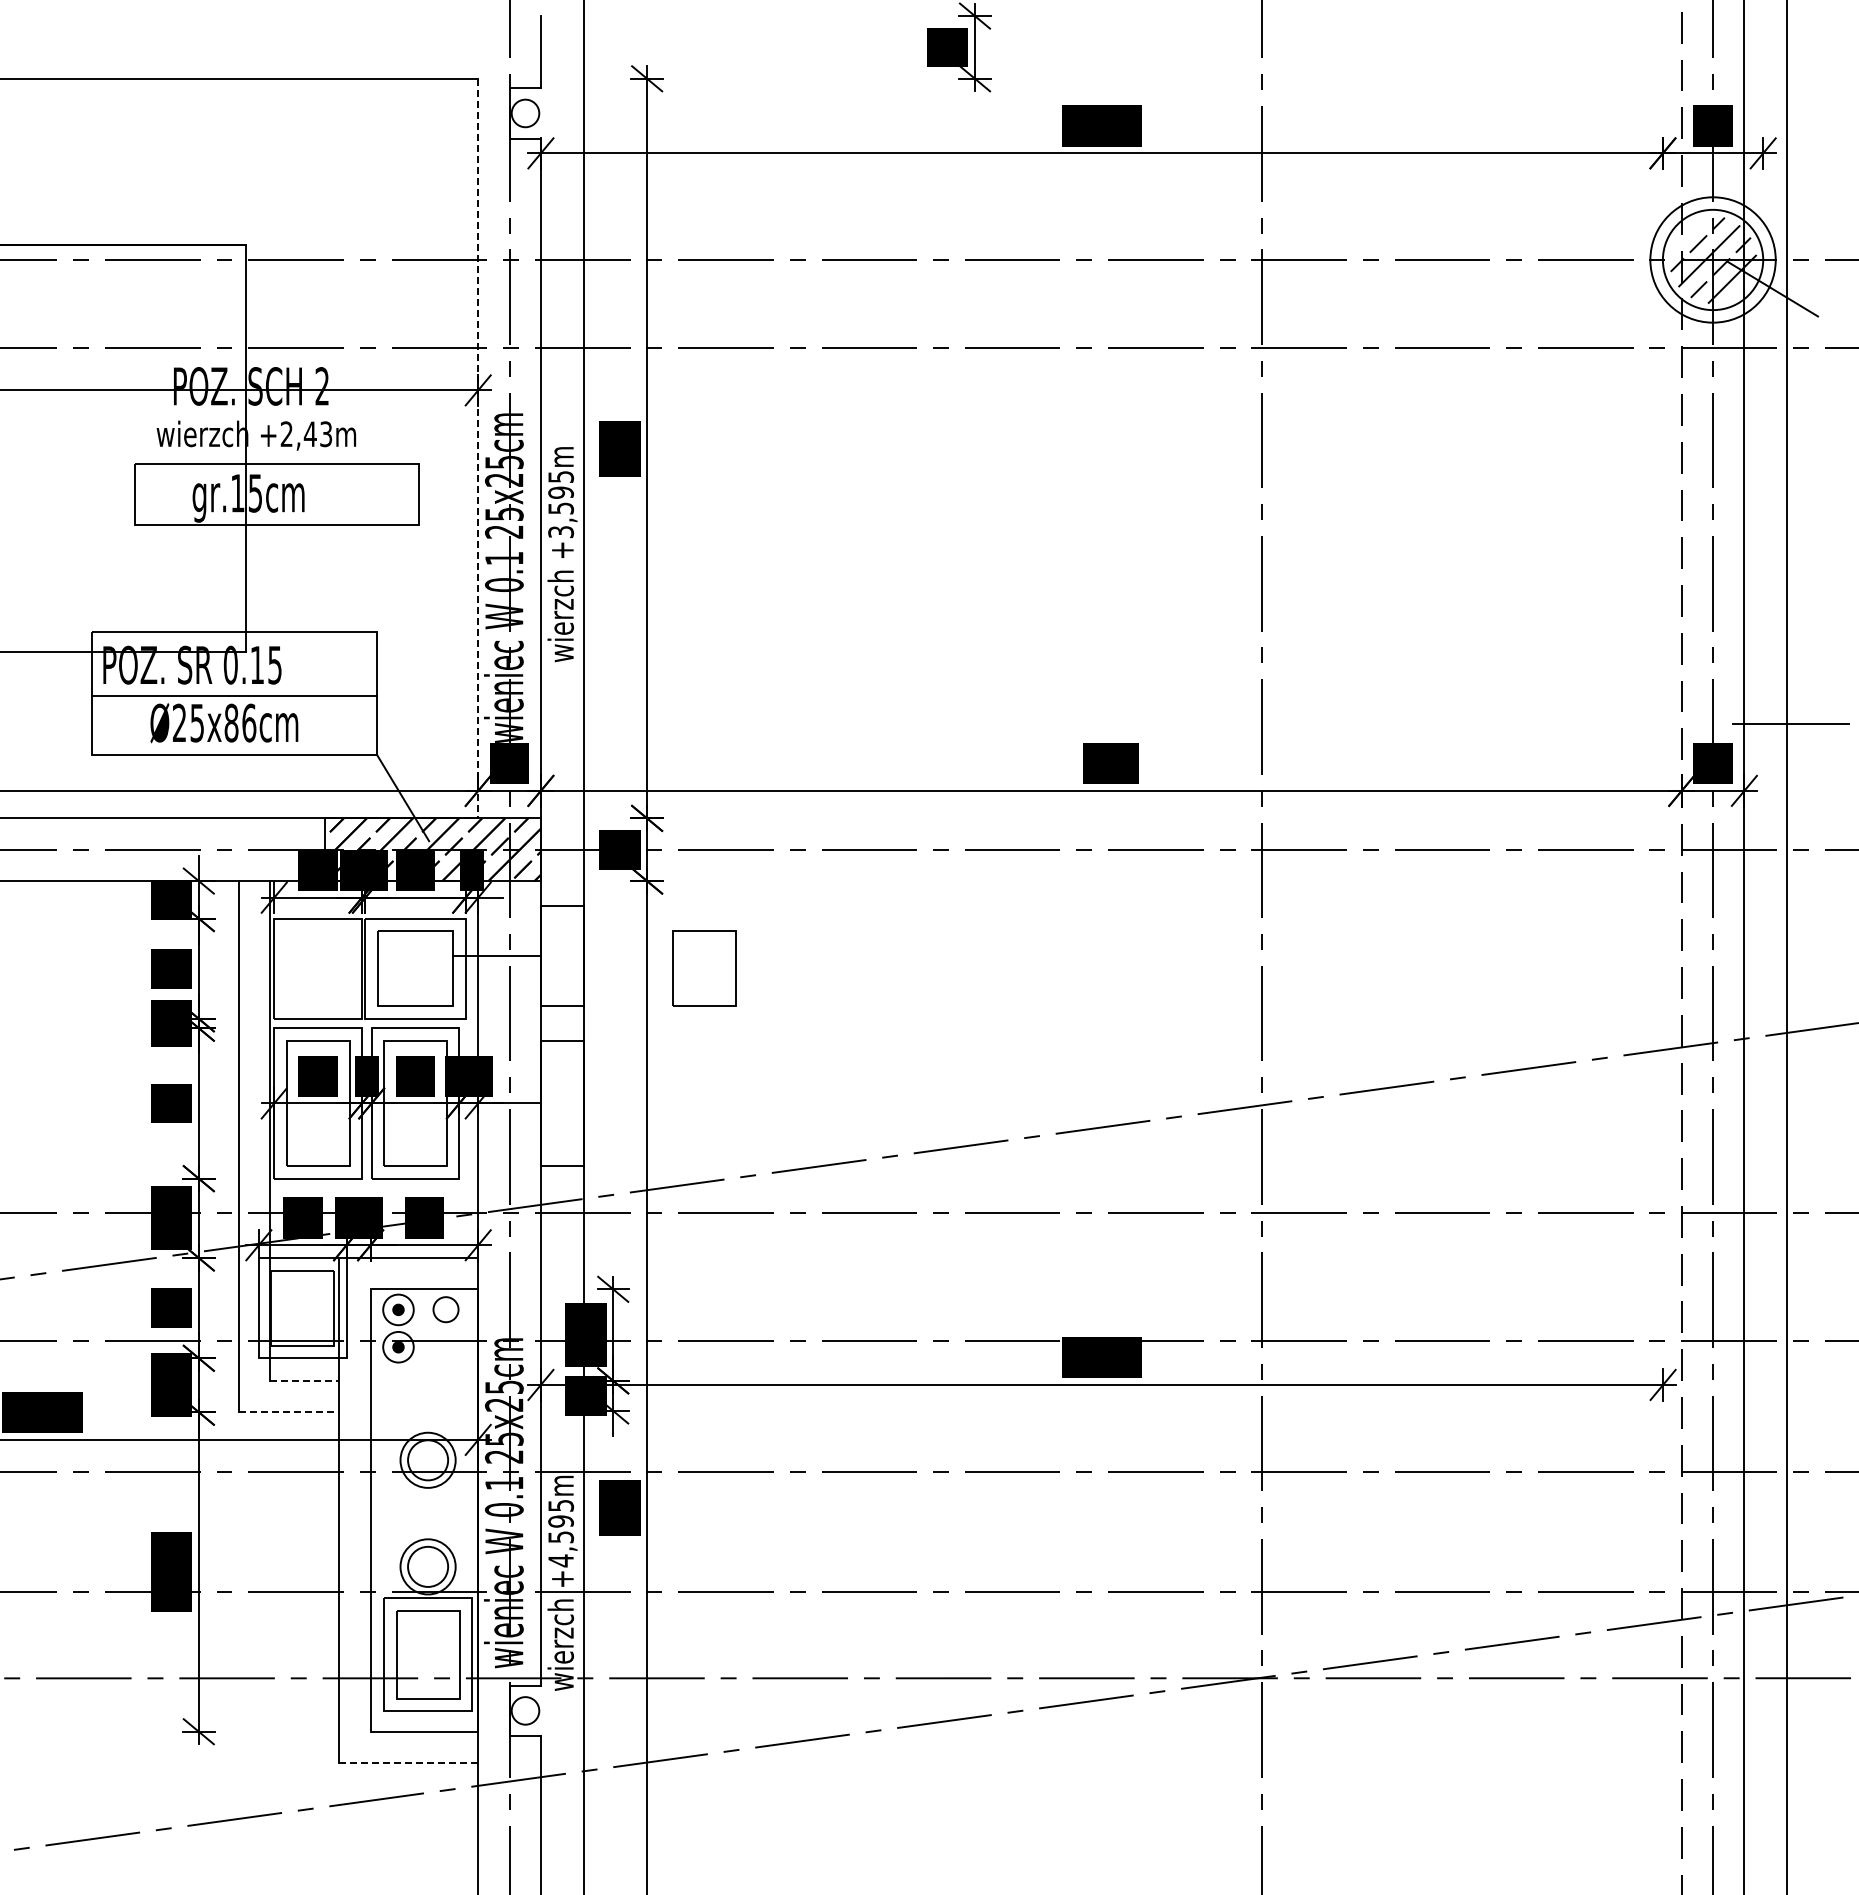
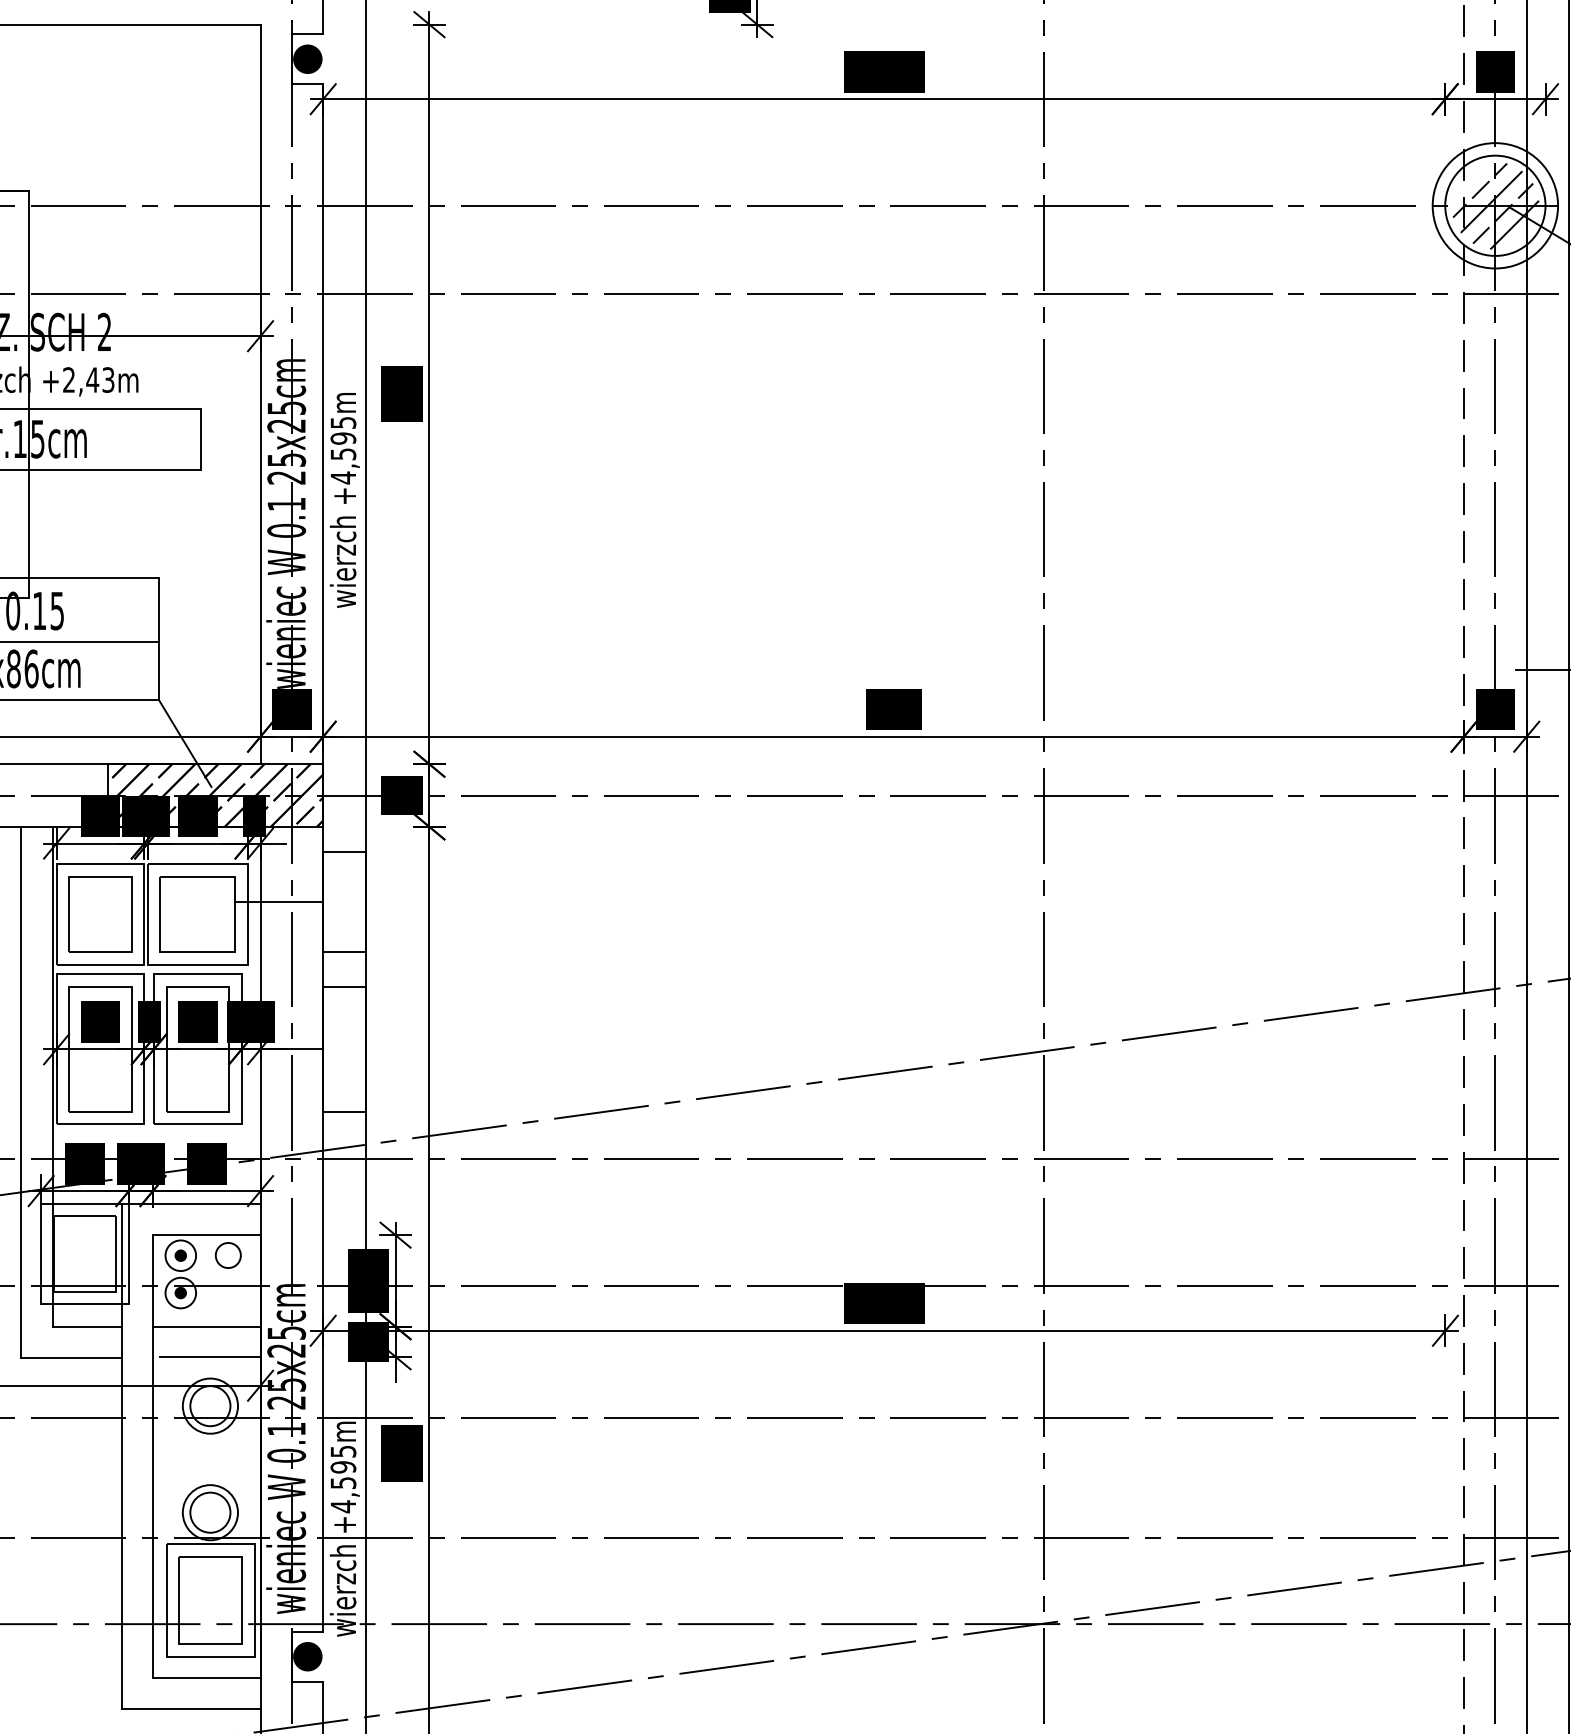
fill: (525, 113) -> (307, 59), added
line: (478, 448) -> (260, 394), dashed -> solid
text: (561, 531) -> (343, 477), +3,595m -> +4,595m
part: (704, 968) -> (100, 914), moved
line: (305, 1380) -> (87, 1326), dashed -> solid
line: (424, 1380) -> (206, 1326), added
line: (427, 1410) -> (209, 1356), added
line: (289, 1412) -> (71, 1358), dashed -> solid
fill: (525, 1710) -> (307, 1656), added
line: (409, 1763) -> (191, 1709), dashed -> solid

